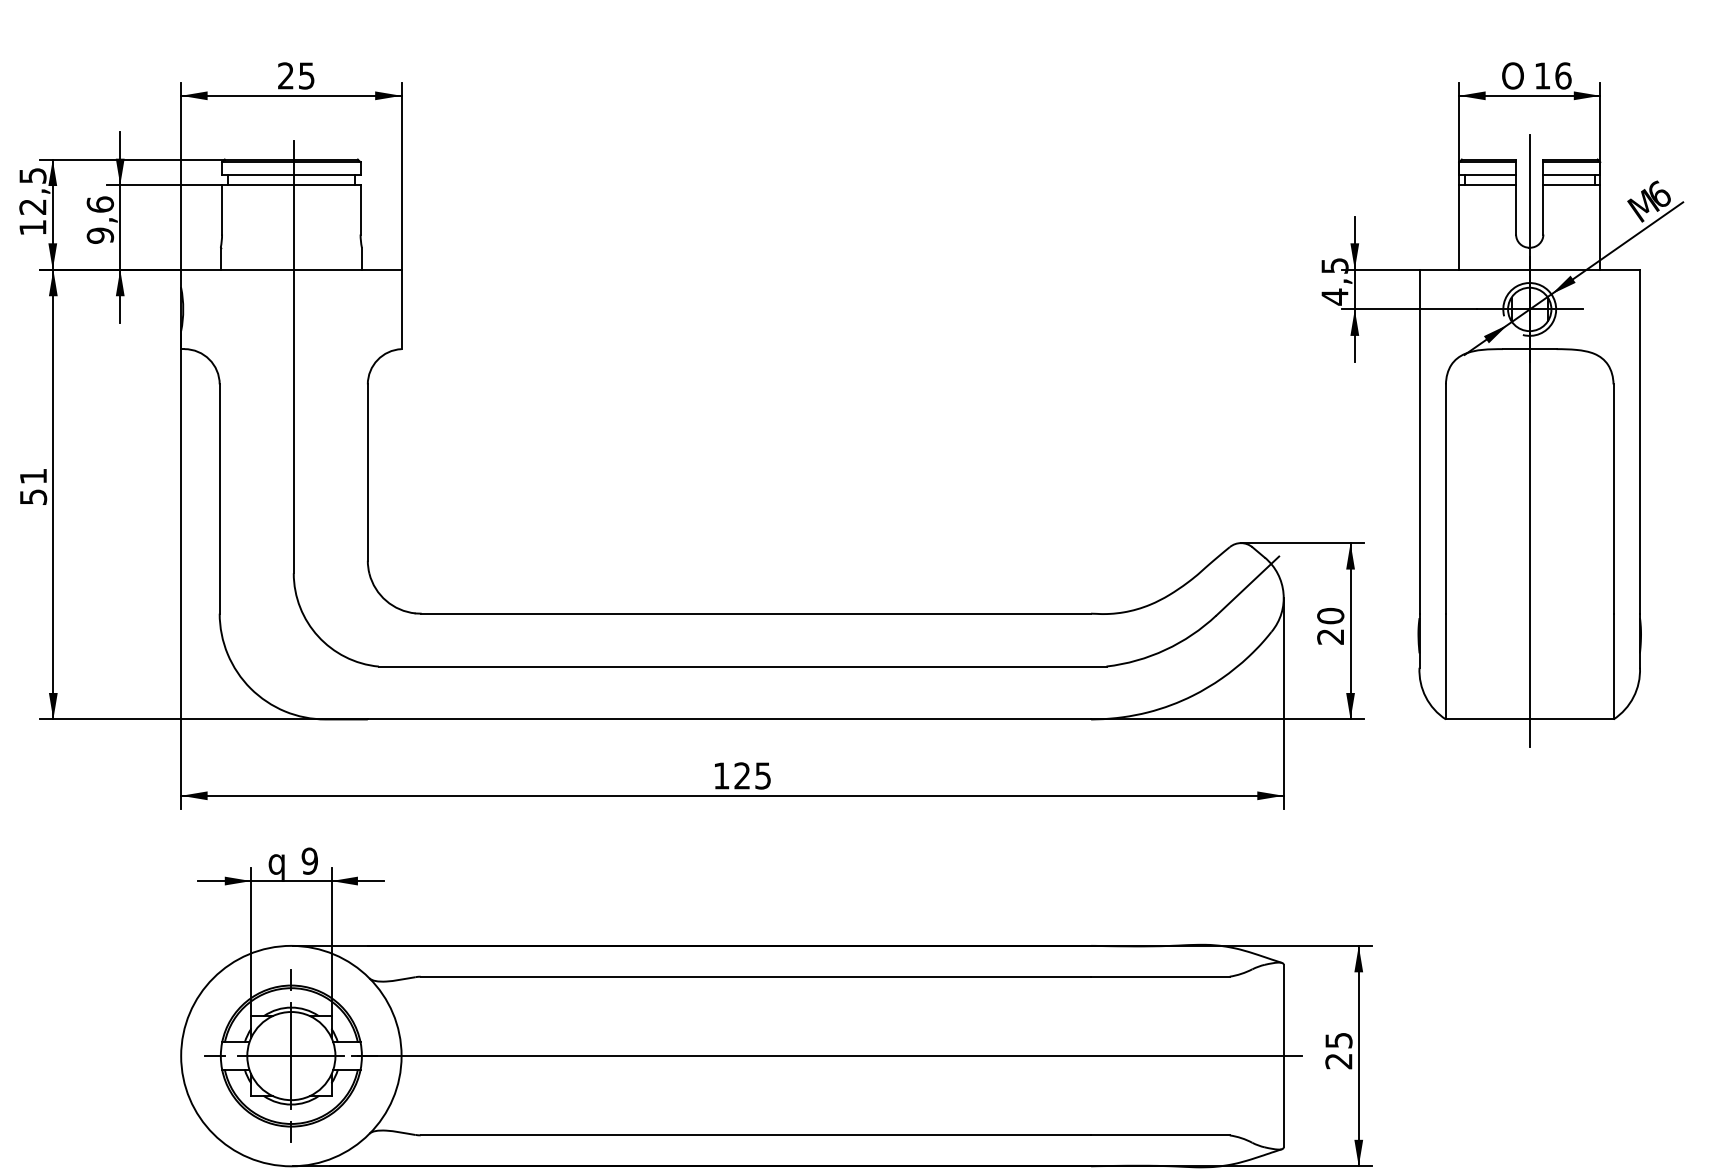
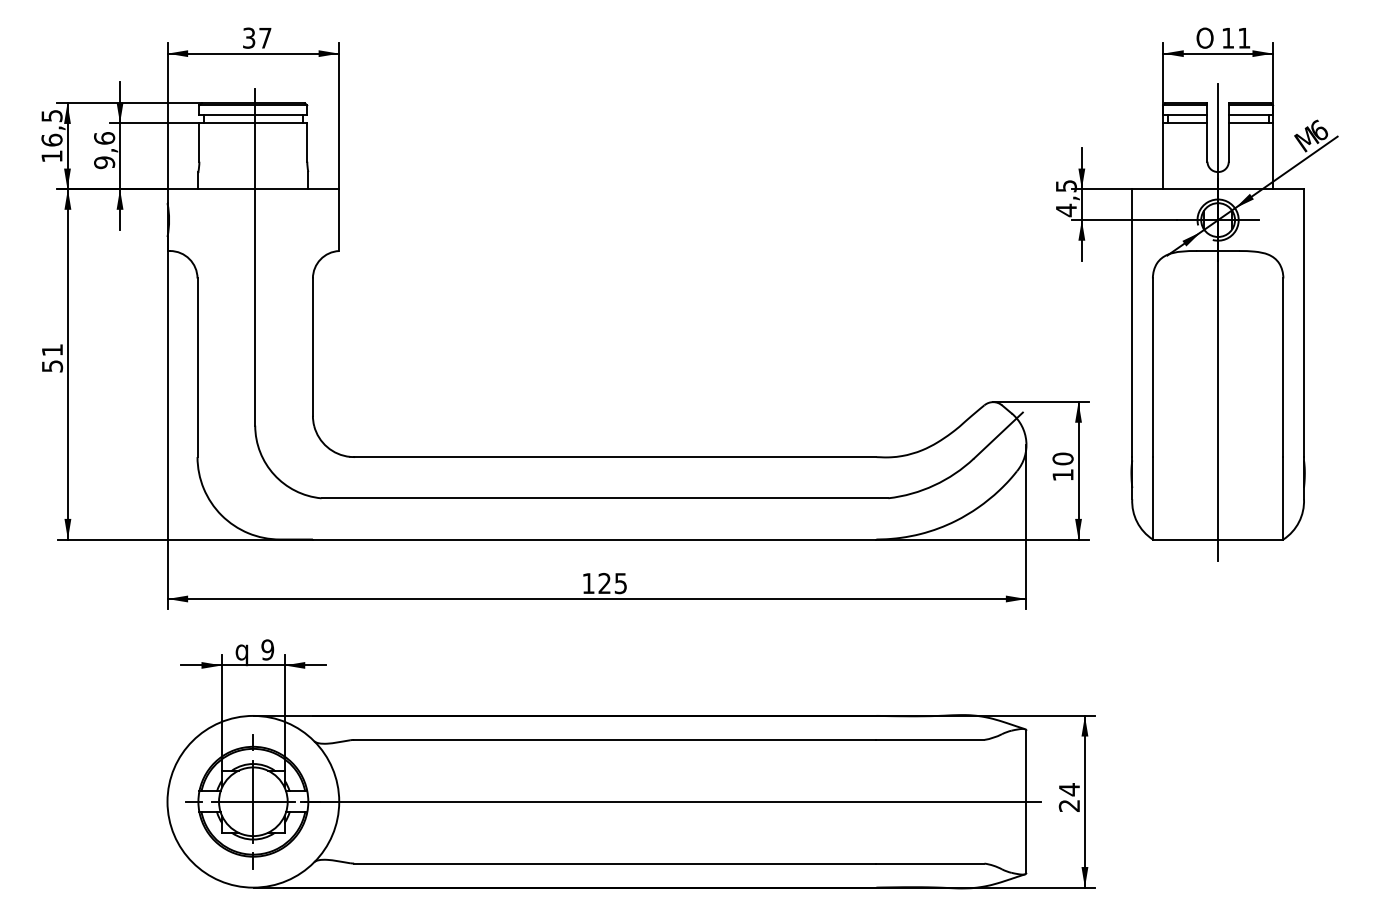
text: (296, 75) -> (257, 37), 25 -> 37
text: (1563, 75) -> (1244, 37), 16 -> 11
text: (32, 205) -> (51, 139), 12,5 -> 16,5
text: (1329, 637) -> (1062, 475), 20 -> 10
text: (1338, 1040) -> (1069, 789), 25 -> 24

